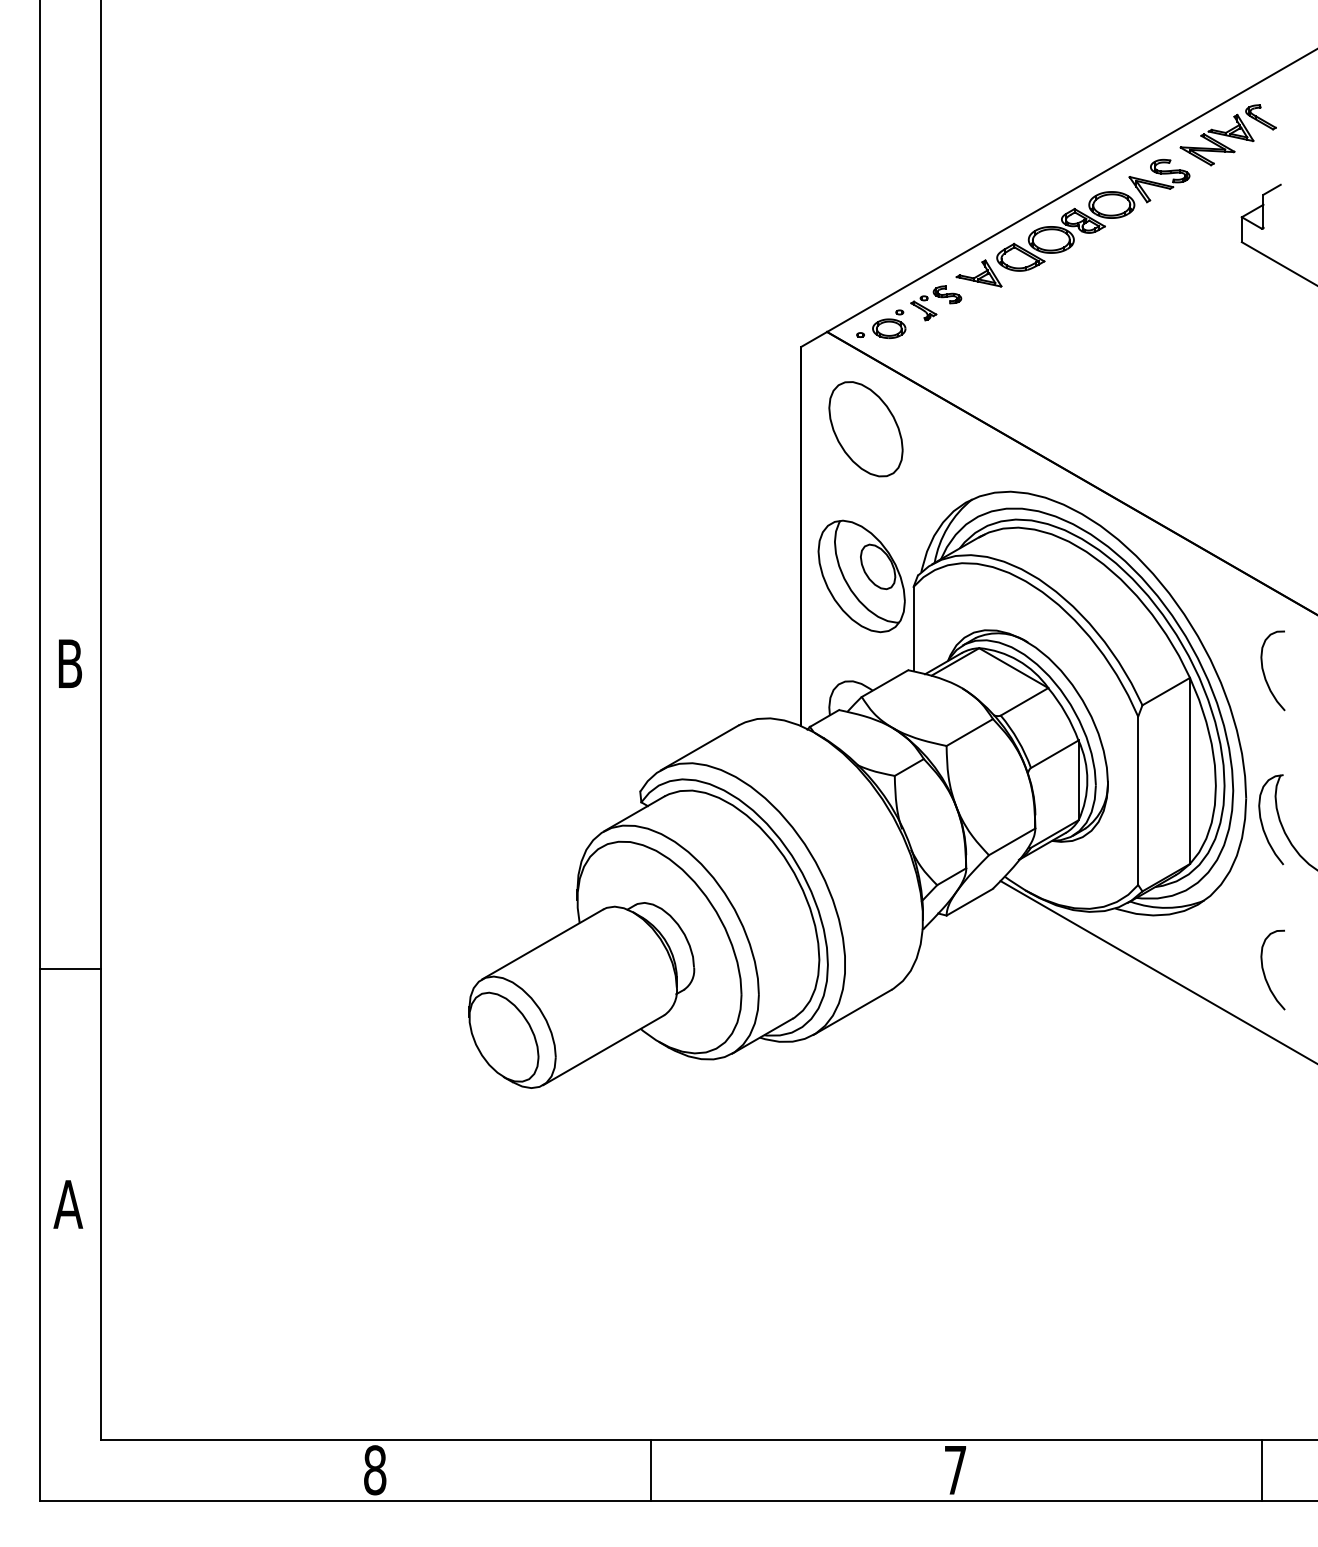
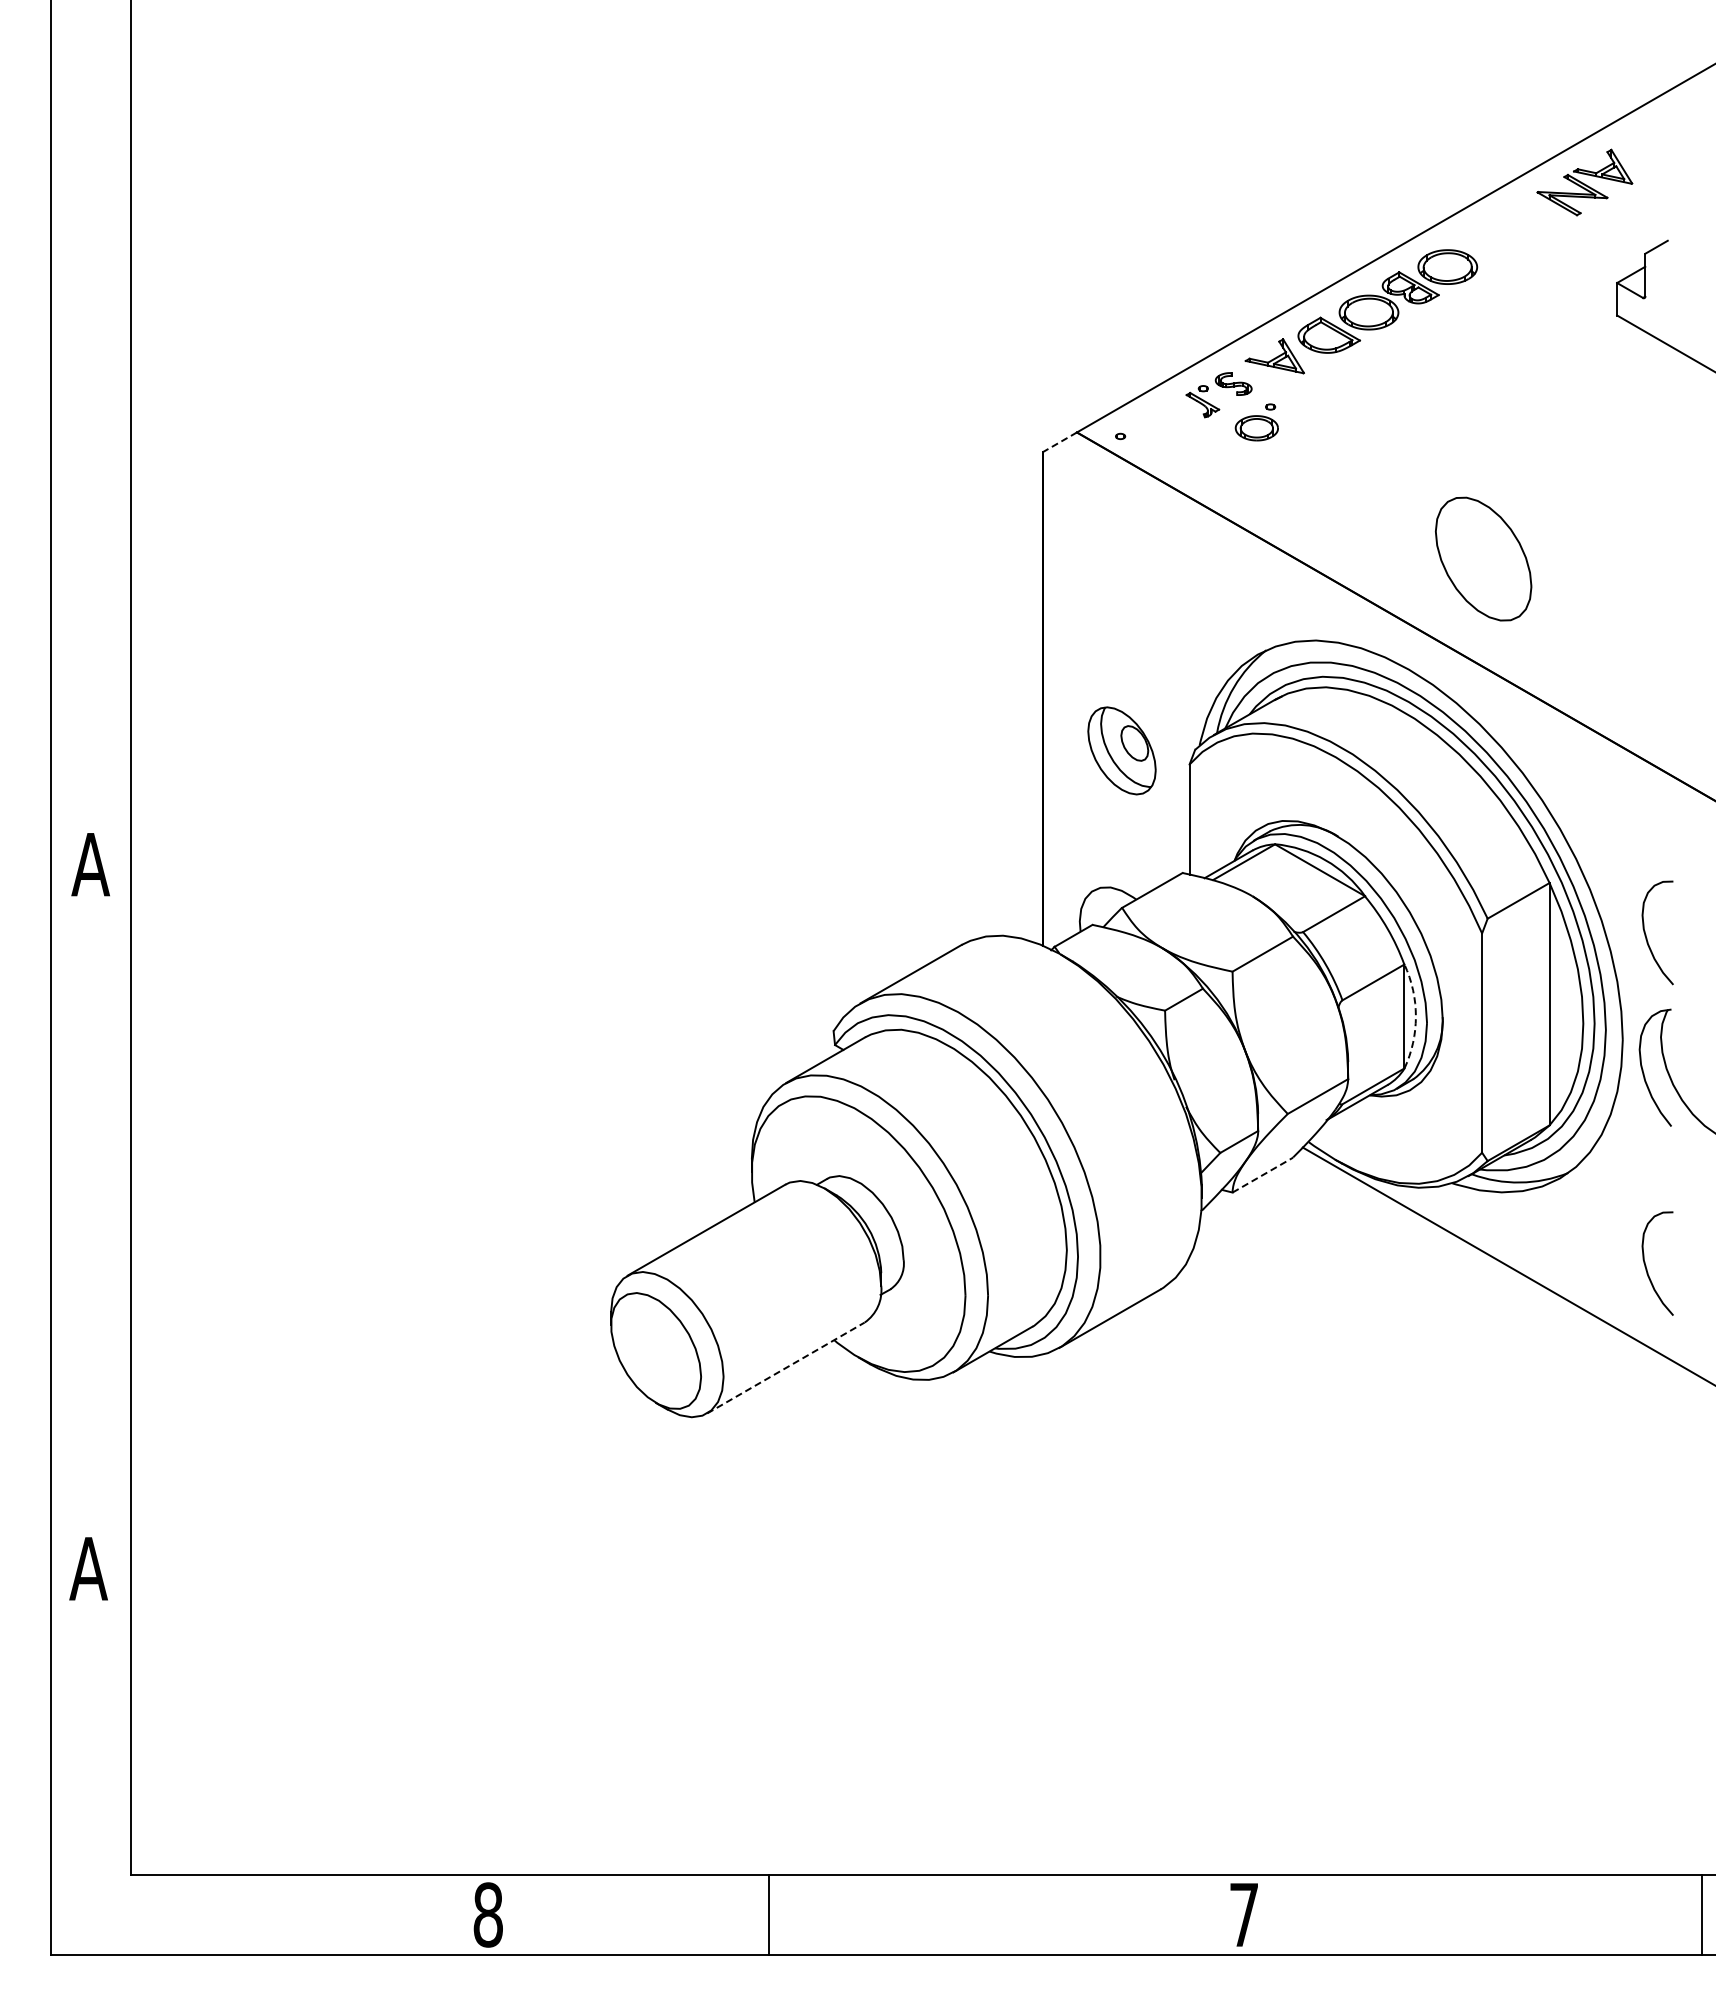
part: (1260, 117) -> (1641, 152), removed
part: (1159, 180) -> (1509, 235), removed
part: (888, 324) -> (1256, 422), moved
line: (813, 339) -> (1059, 442), solid -> dashed
part: (865, 428) -> (1483, 558), moved
part: (861, 576) -> (1121, 750), size x0.6
text: (69, 663) -> (90, 864), B -> A
curve: (1264, 672) -> (1646, 934), moved
arc: (1087, 780) -> (1415, 1016), solid -> dashed
line: (969, 902) -> (1262, 1175), solid -> dashed
line: (69, 969) -> (90, 1262), removed
line: (603, 1050) -> (785, 1368), solid -> dashed
line: (650, 1469) -> (769, 1914), moved
line: (1261, 1469) -> (1701, 1914), moved

